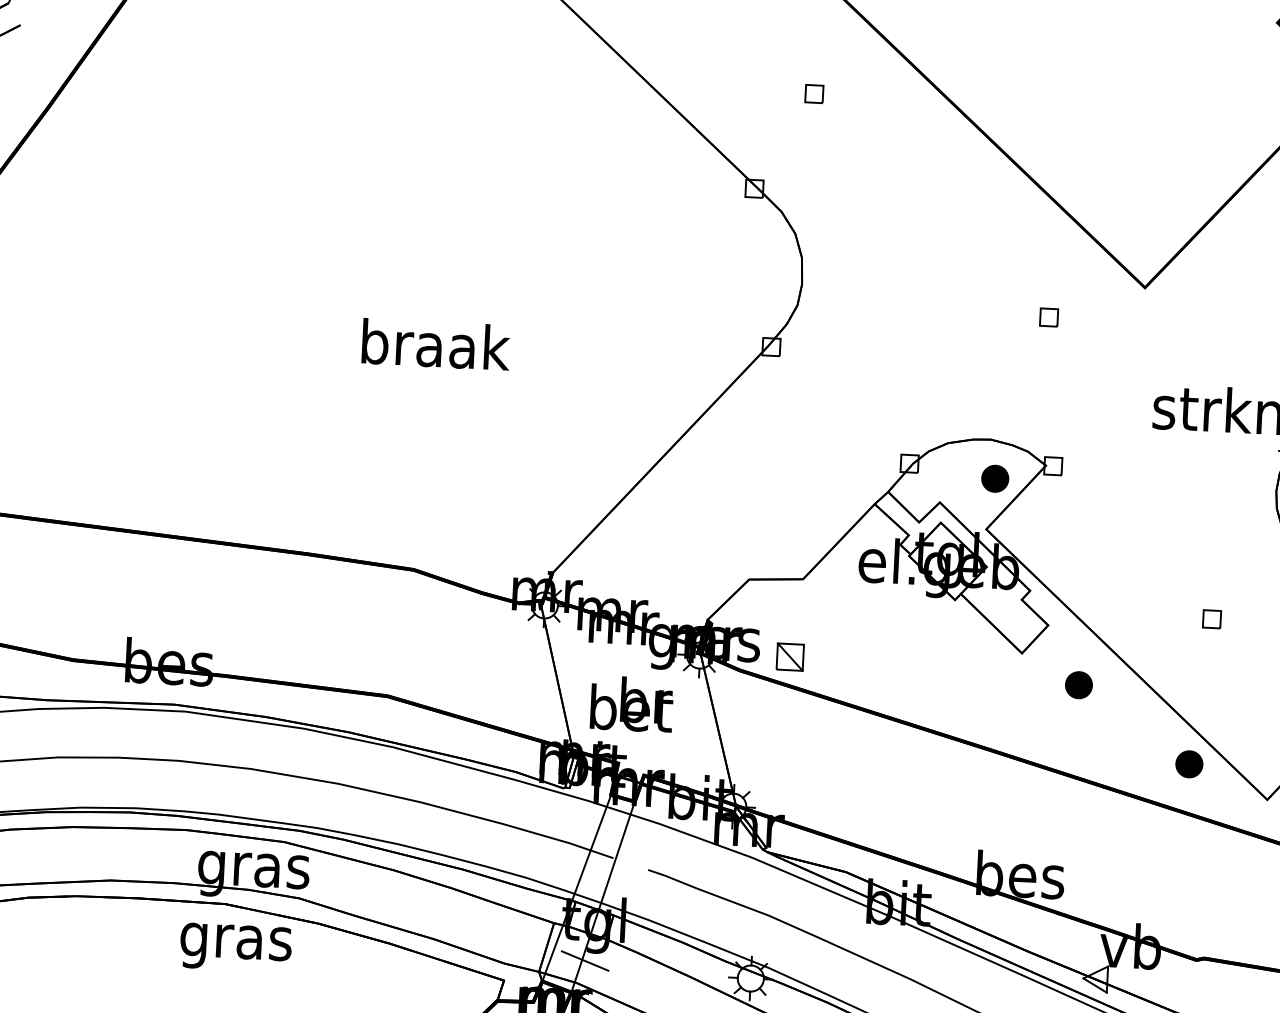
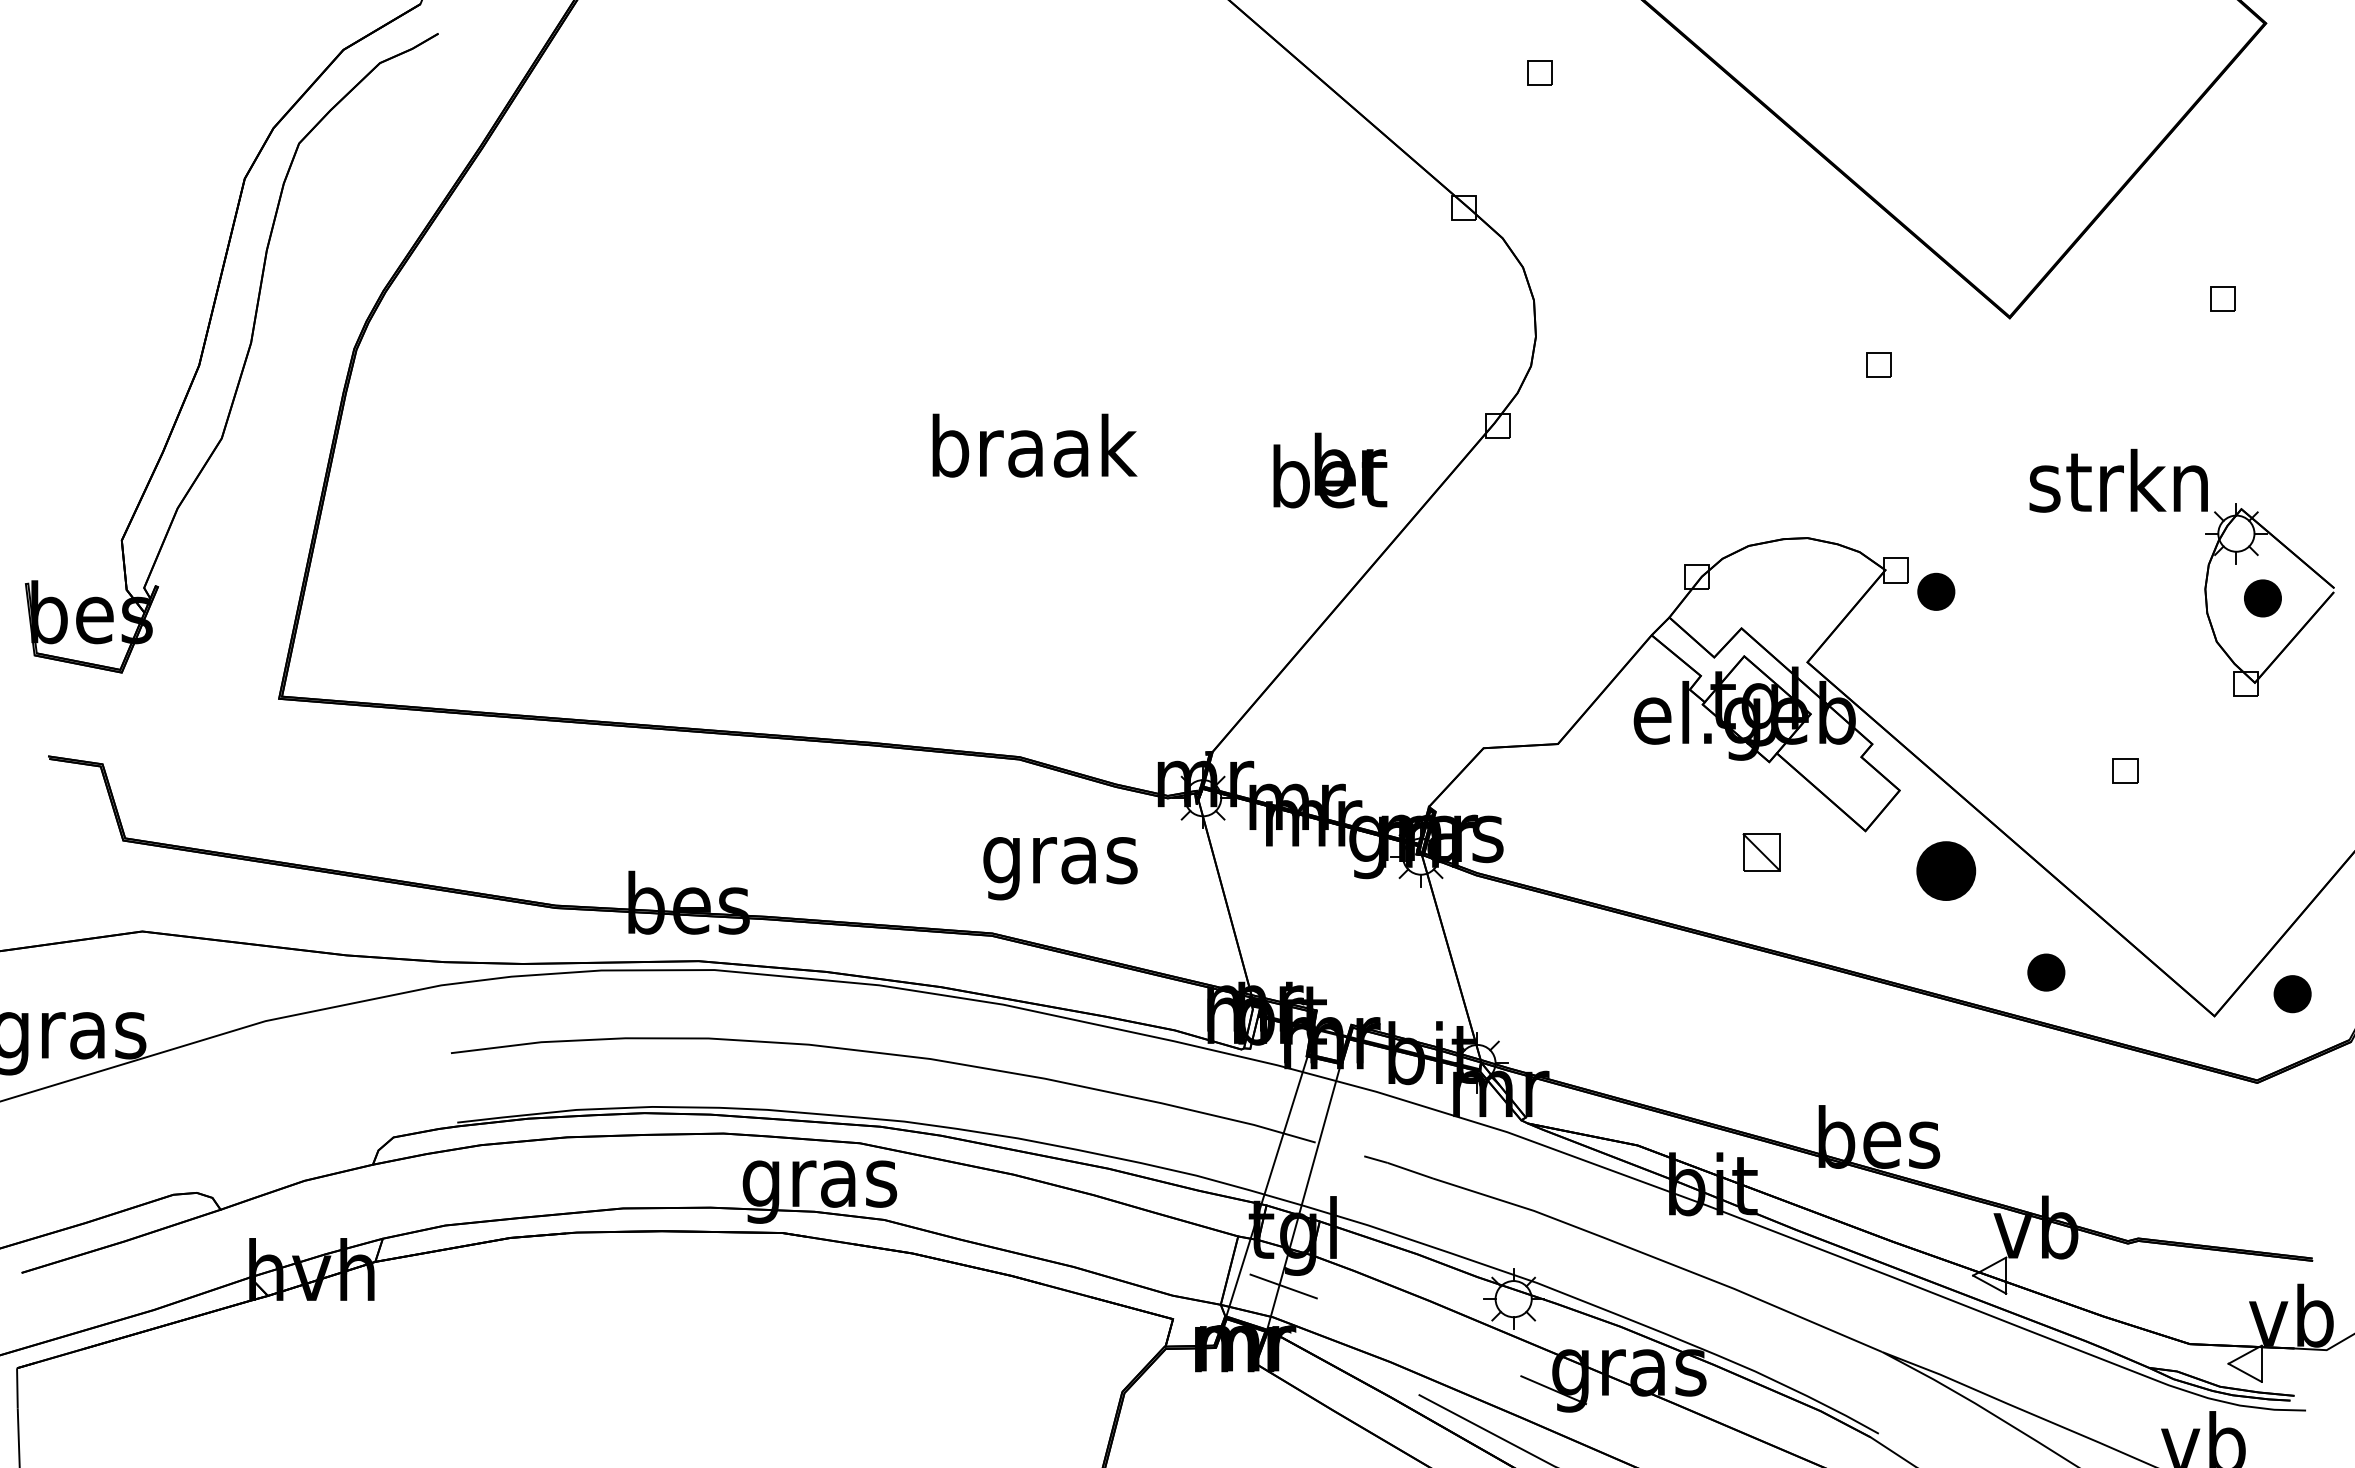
part: (995, 478) -> (1936, 591), moved
part: (790, 657) -> (1761, 852), moved
part: (1079, 684) -> (1946, 870), size x1.6
text: (632, 704) -> (1330, 470), moved
part: (1189, 764) -> (2046, 972), moved
text: (235, 947) -> (1060, 868), moved

